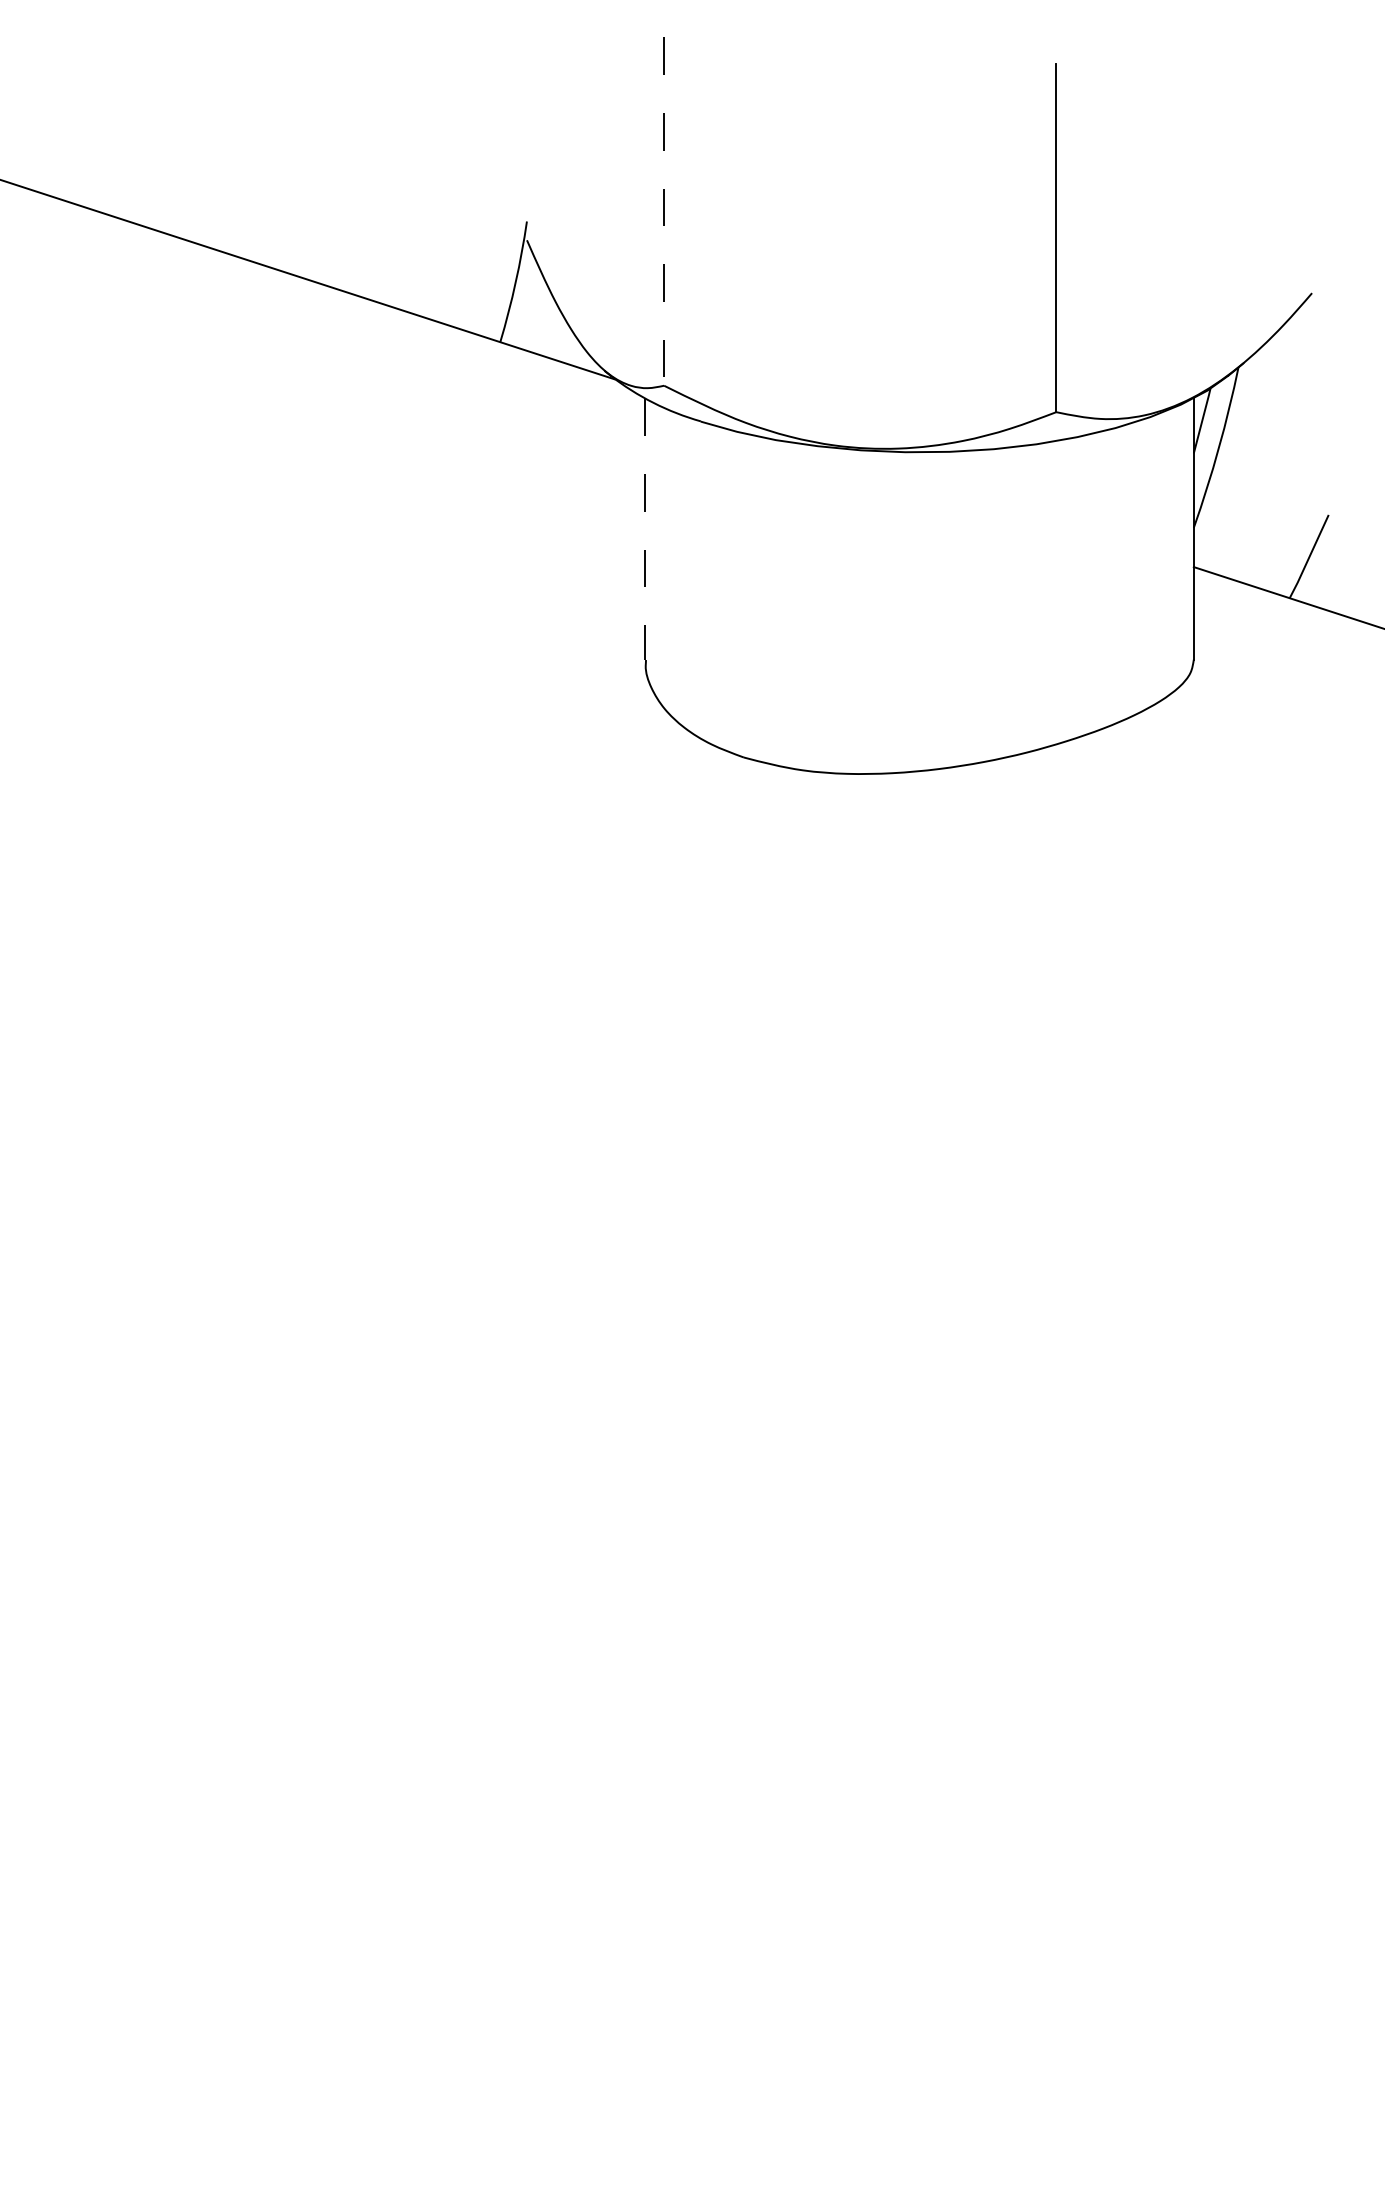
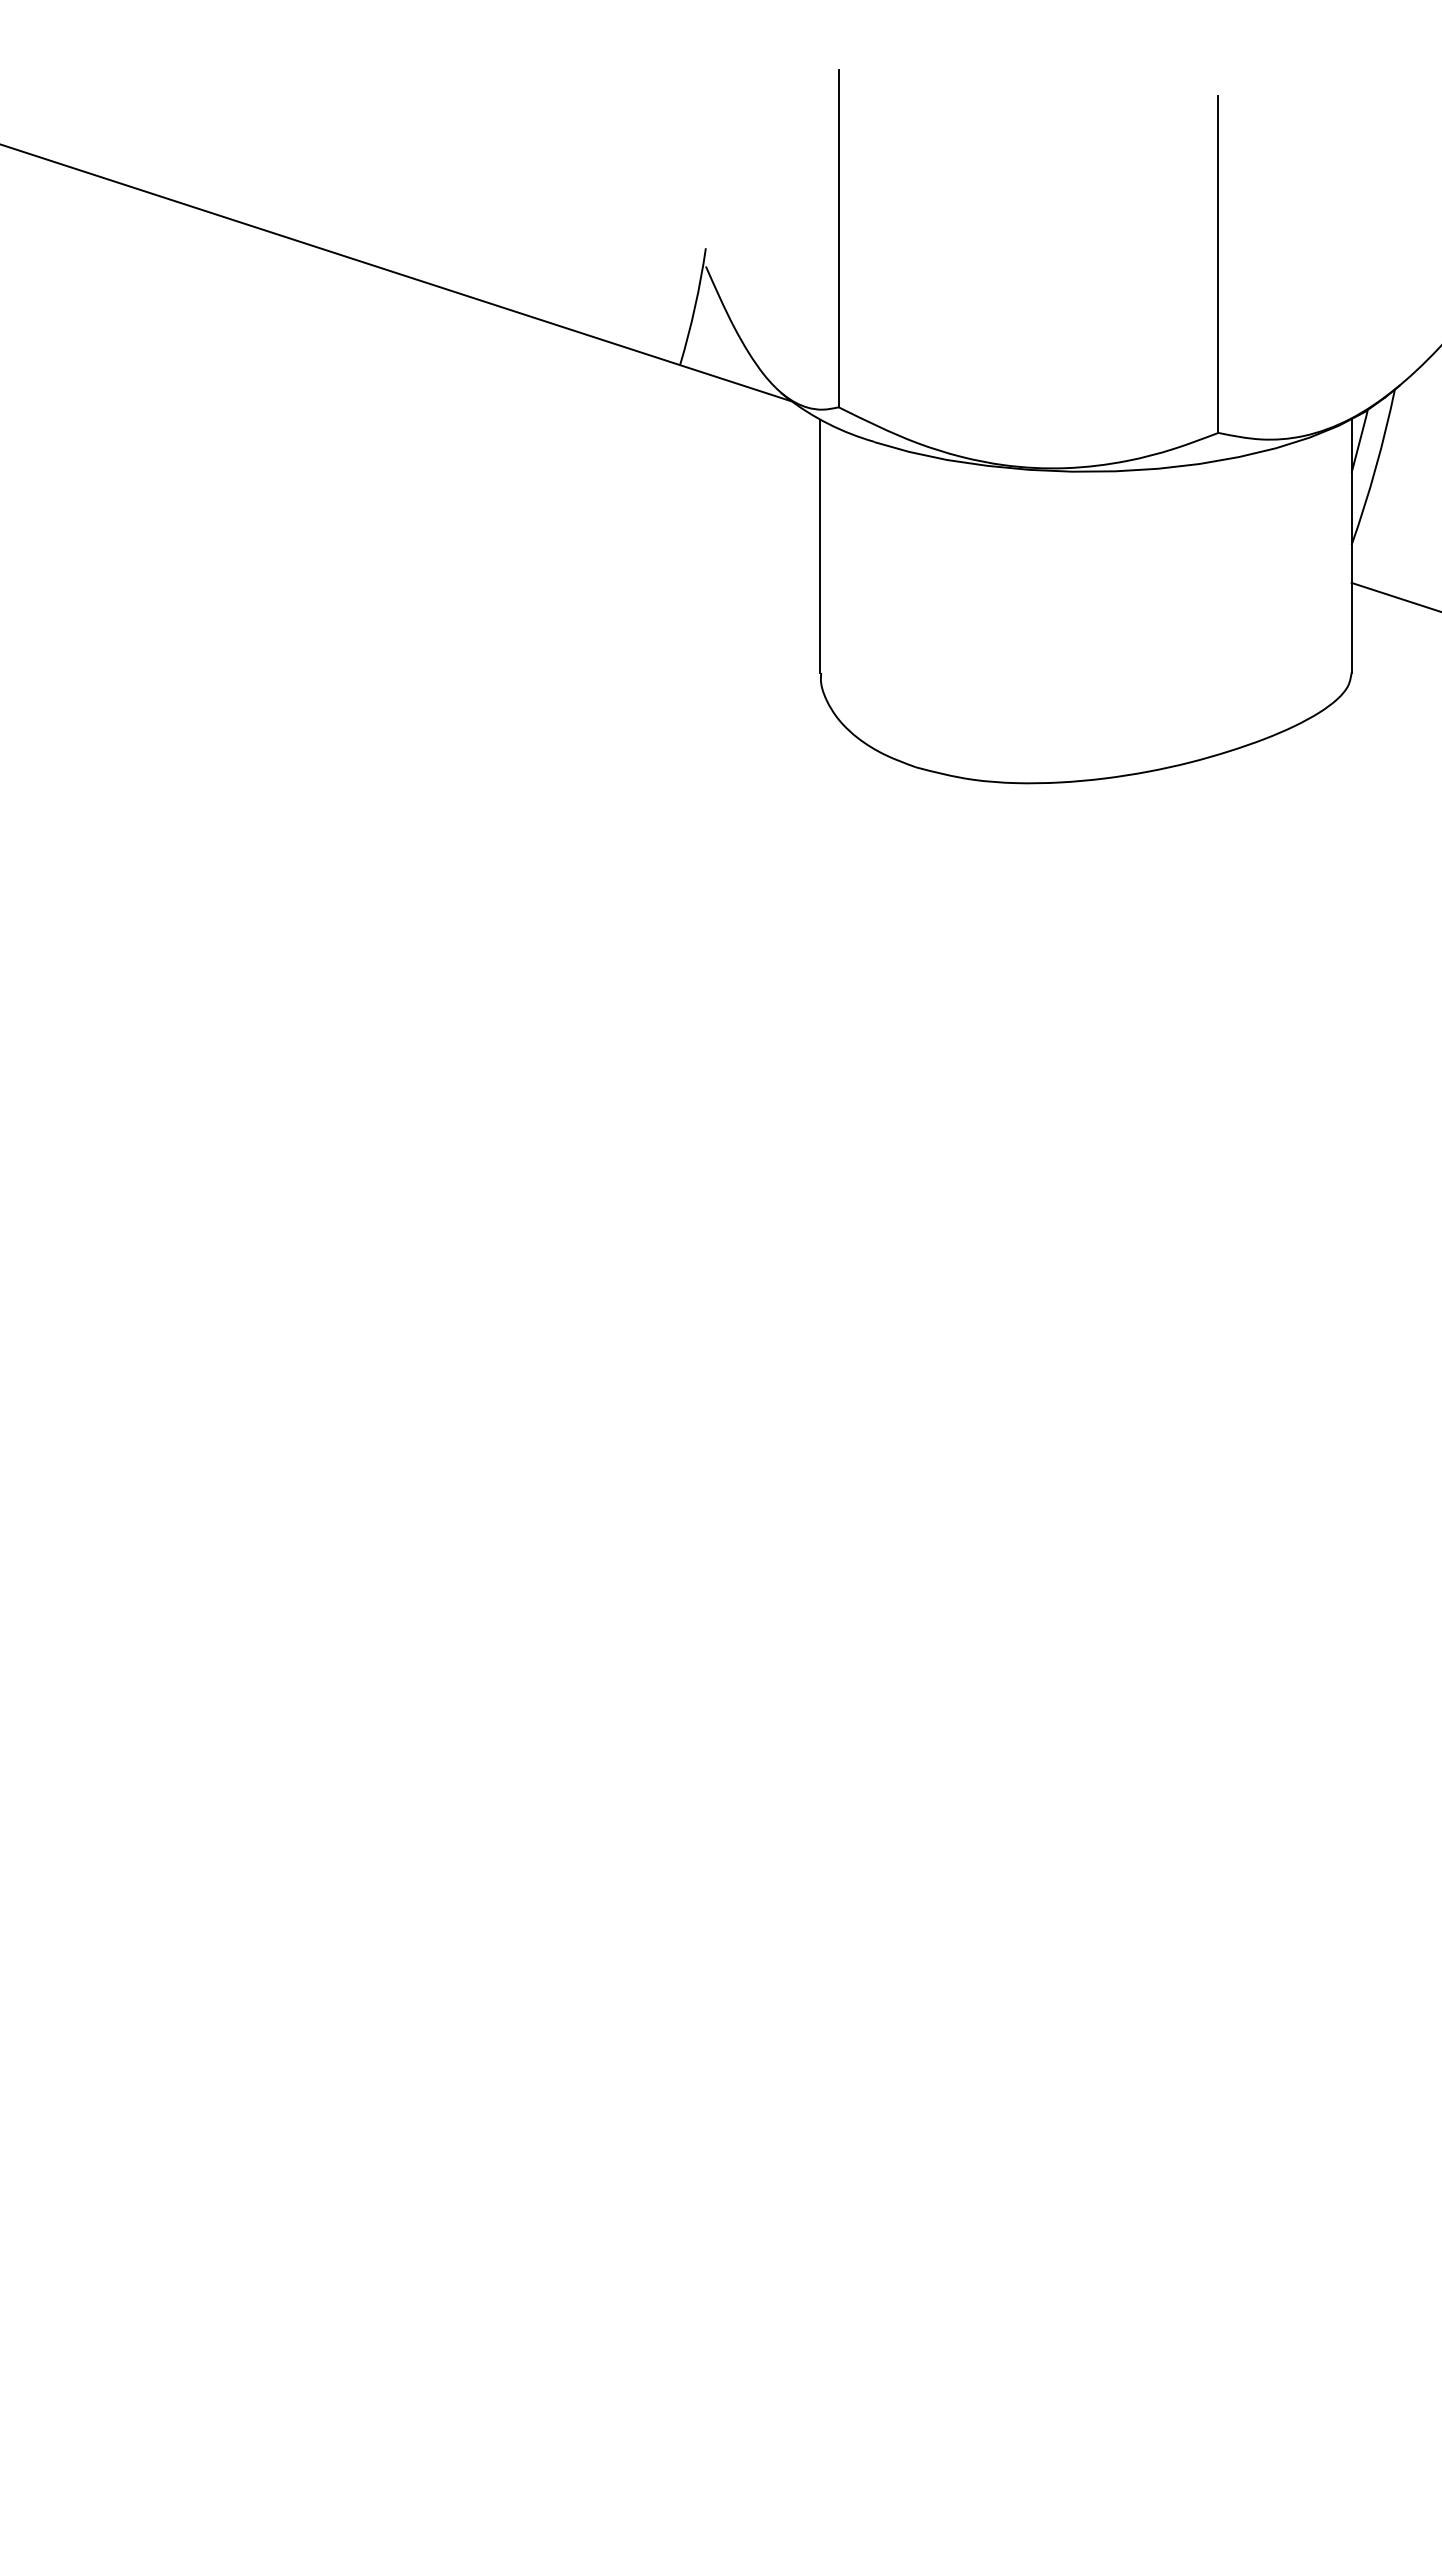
line: (663, 211) -> (838, 238), dashed -> solid
line: (645, 529) -> (820, 546), dashed -> solid

